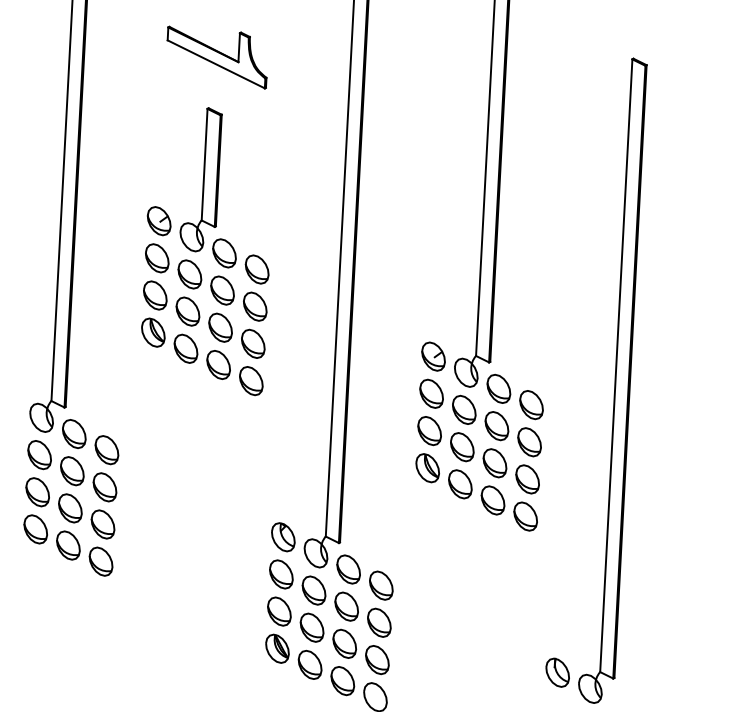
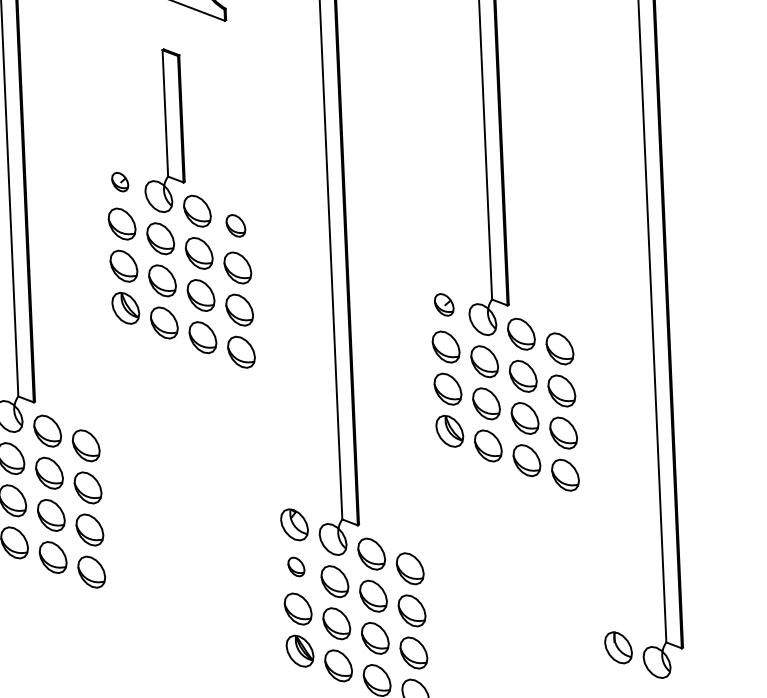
part: (158, 221) -> (119, 182), size x0.6
part: (256, 269) -> (235, 225), size x0.7
part: (433, 356) -> (444, 304), size x0.7
part: (281, 574) -> (296, 567), size x0.6

